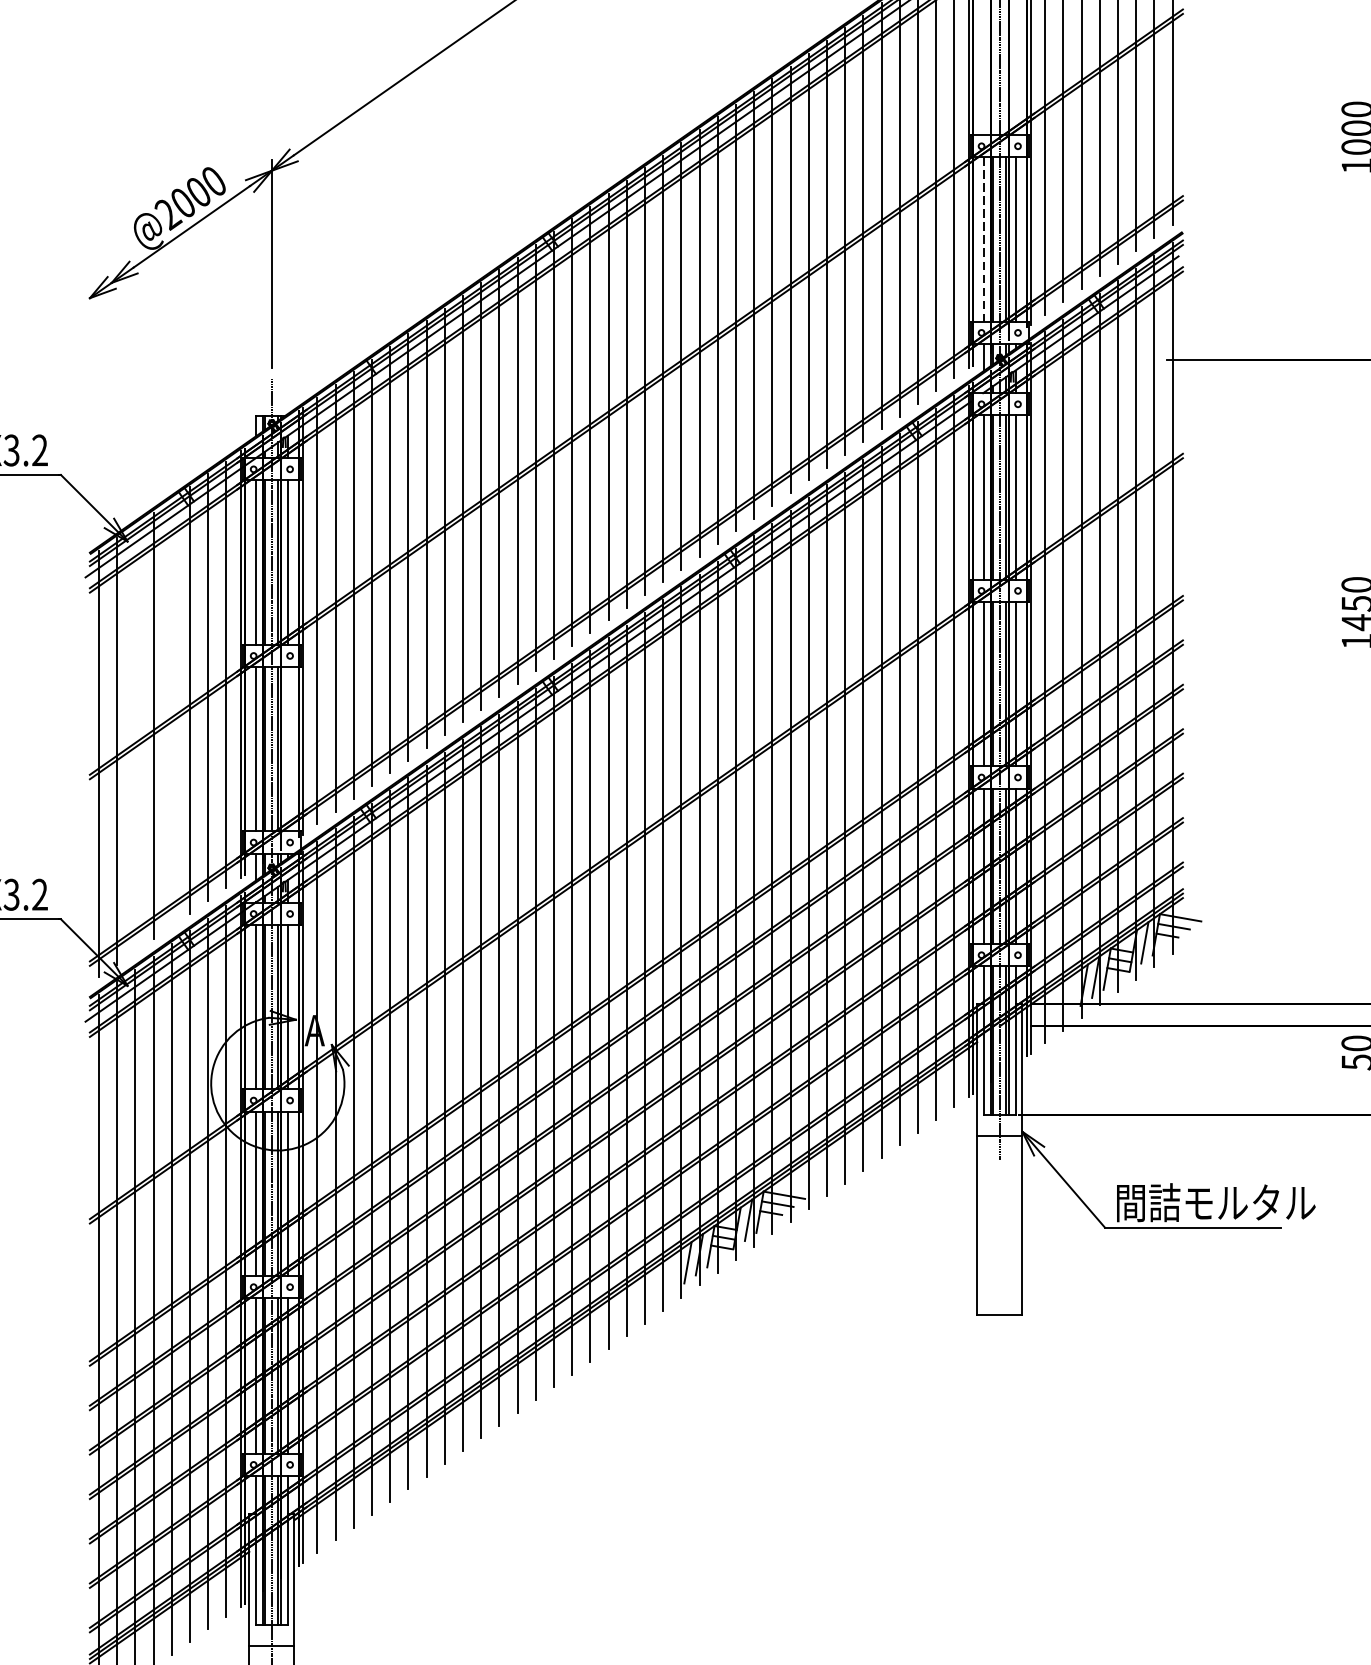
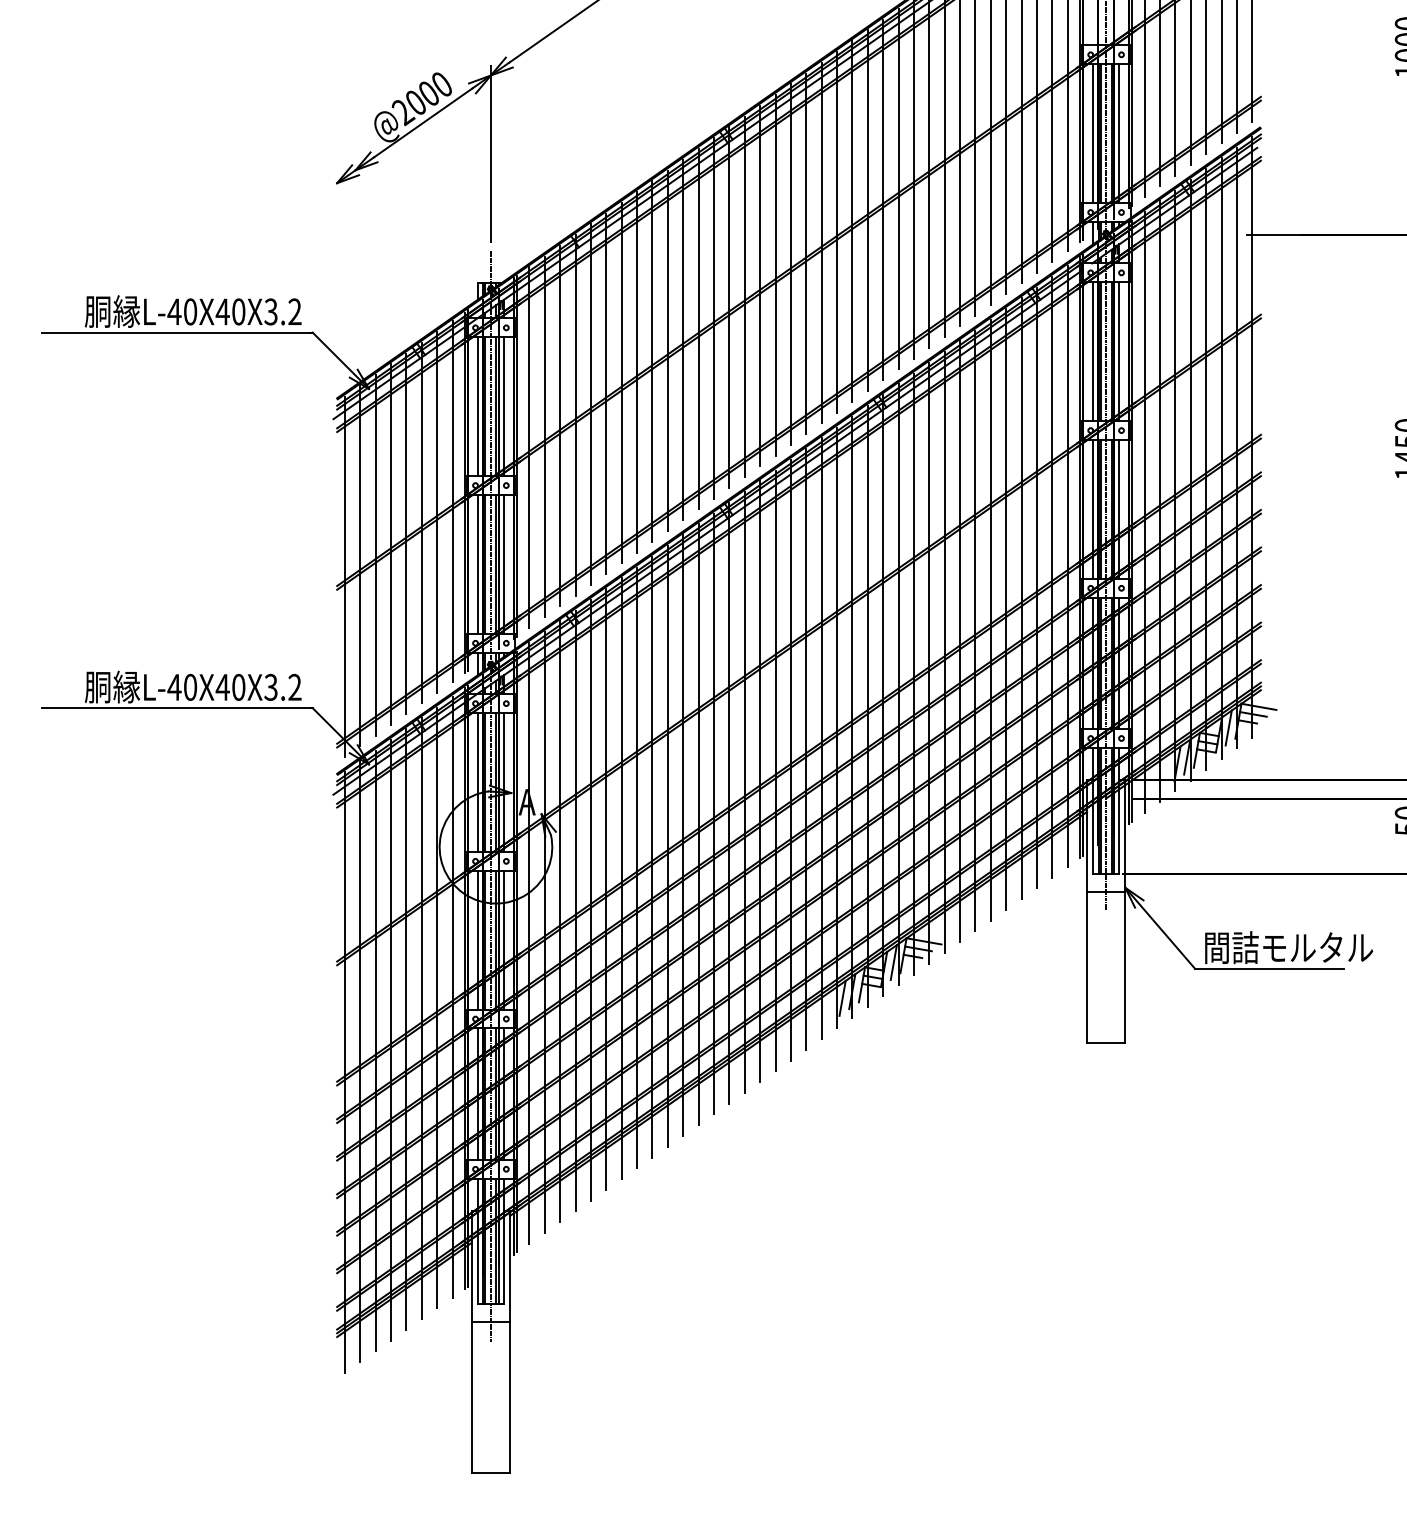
line: (983, 240) -> (1092, 134), dashed -> solid
line: (171, 712) -> (406, 533), added
line: (135, 738) -> (375, 555), added
line: (287, 748) -> (504, 563), added

